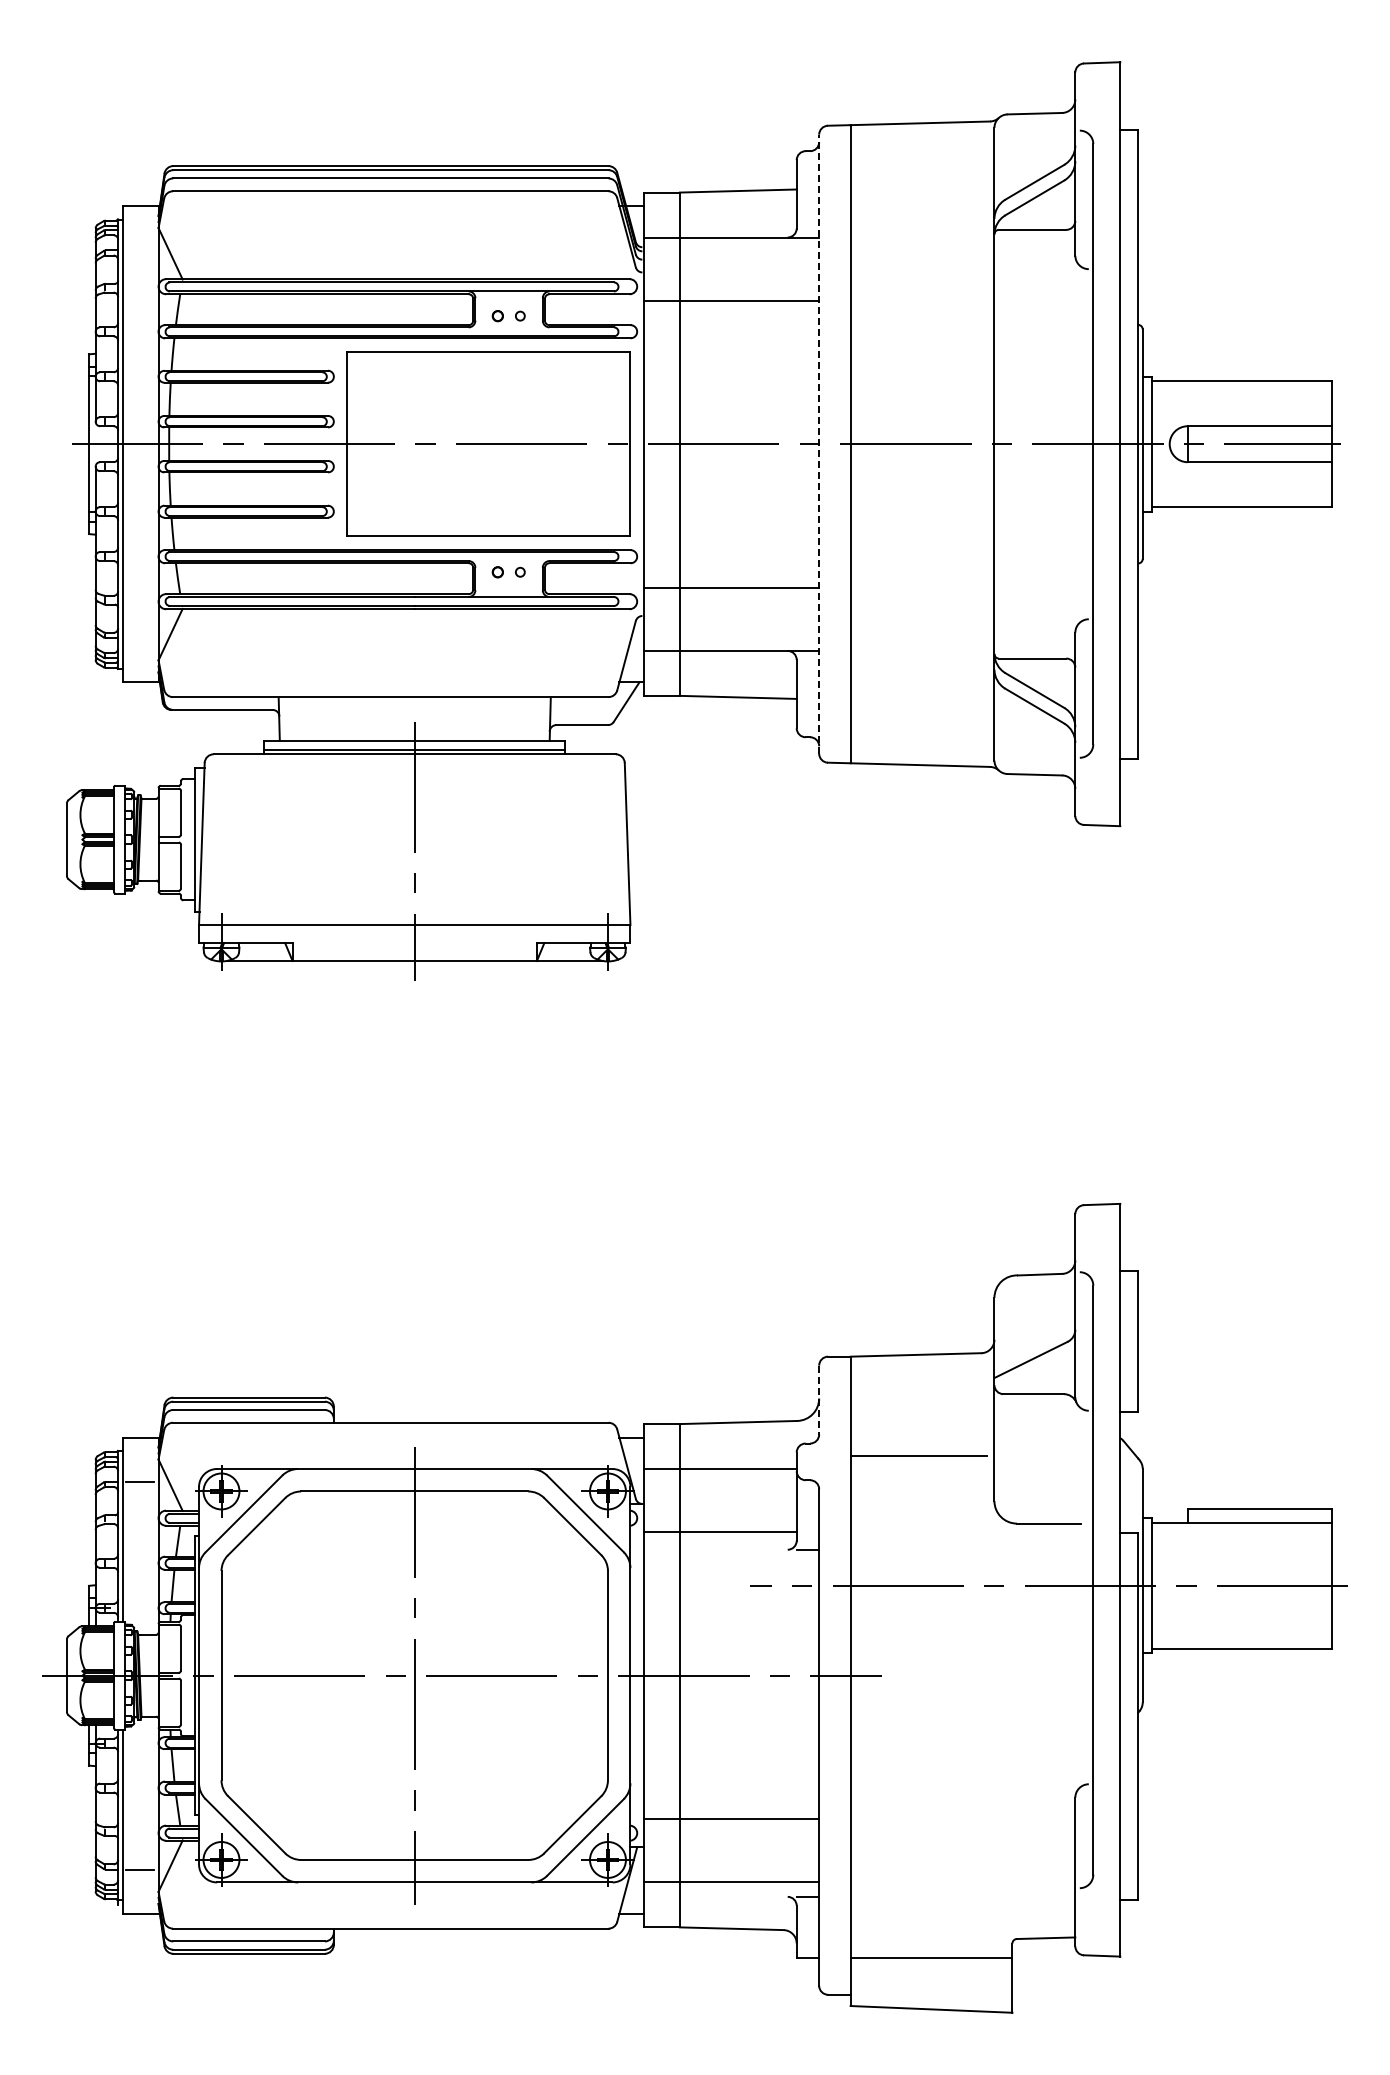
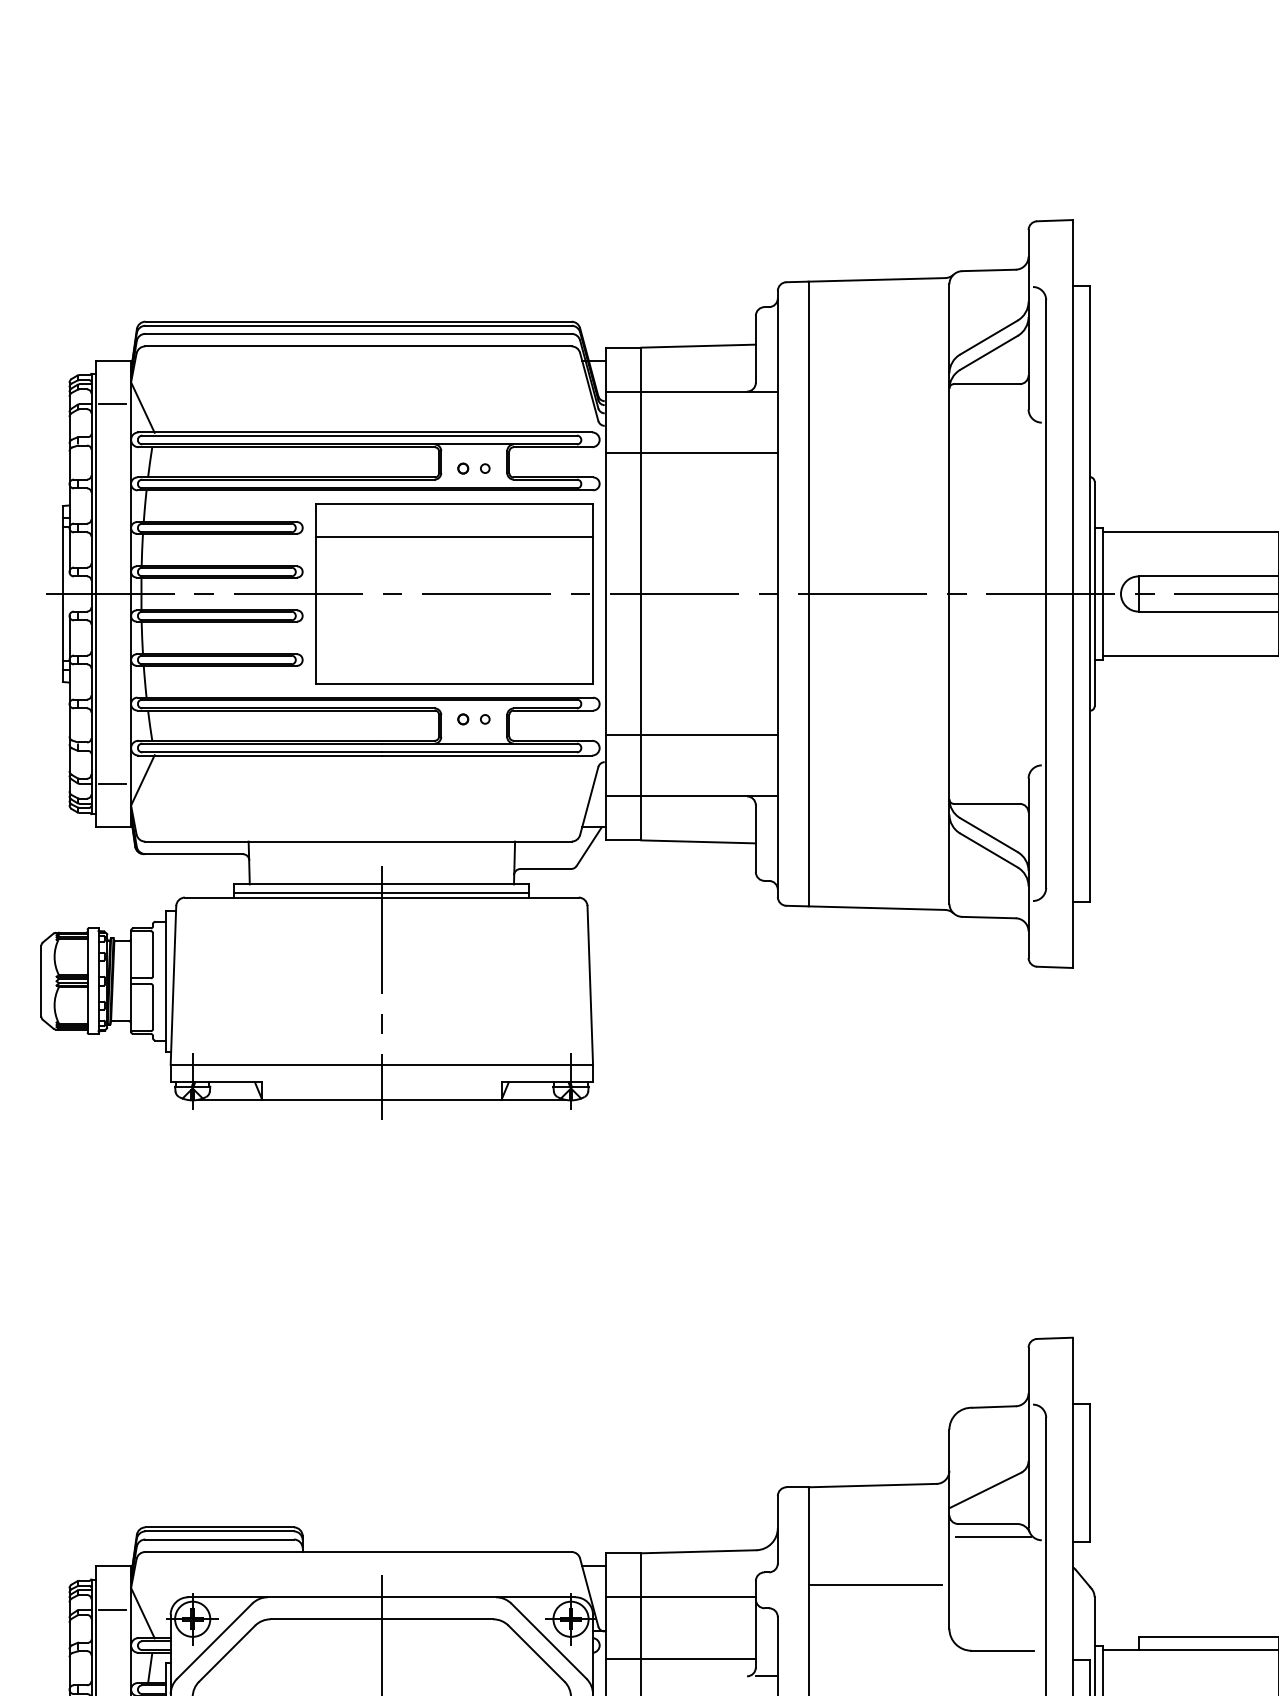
line: (139, 250) -> (112, 404), added
line: (488, 385) -> (454, 536), added
line: (819, 443) -> (778, 593), dashed -> solid
line: (139, 638) -> (112, 784), added
line: (819, 1400) -> (778, 1530), dashed -> solid
line: (1038, 1407) -> (992, 1537), added

